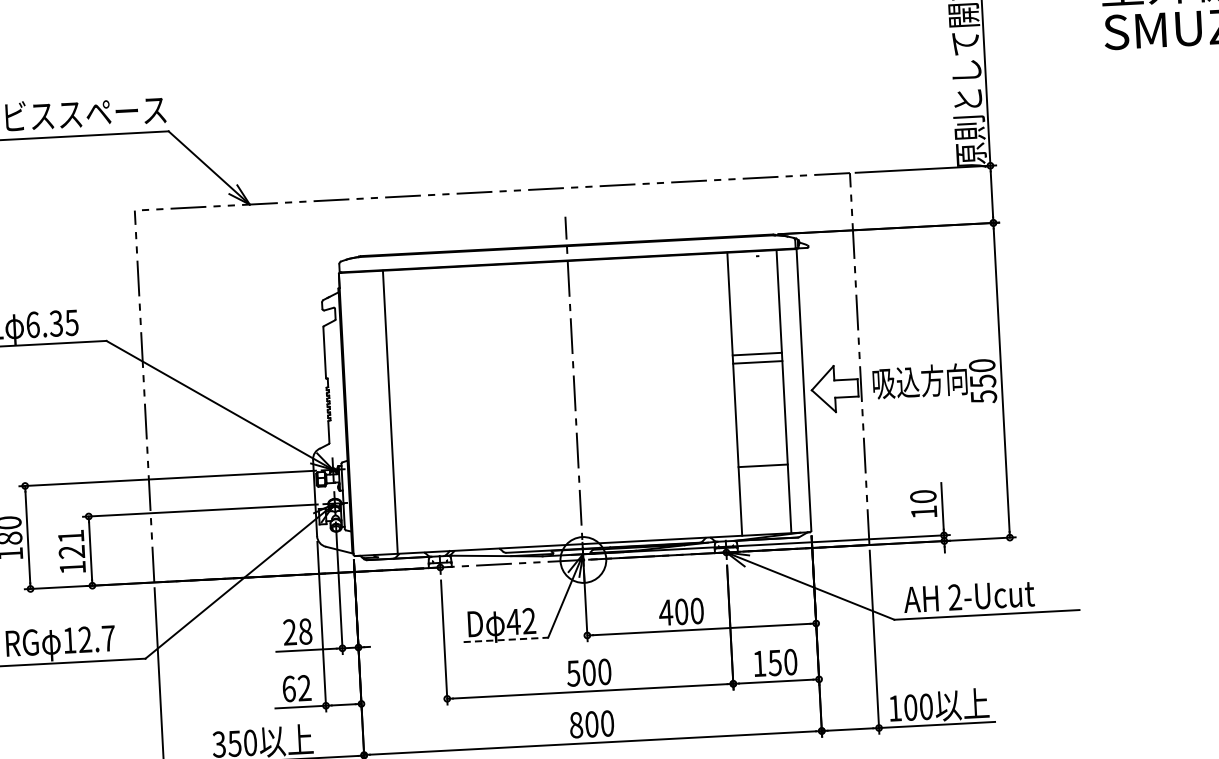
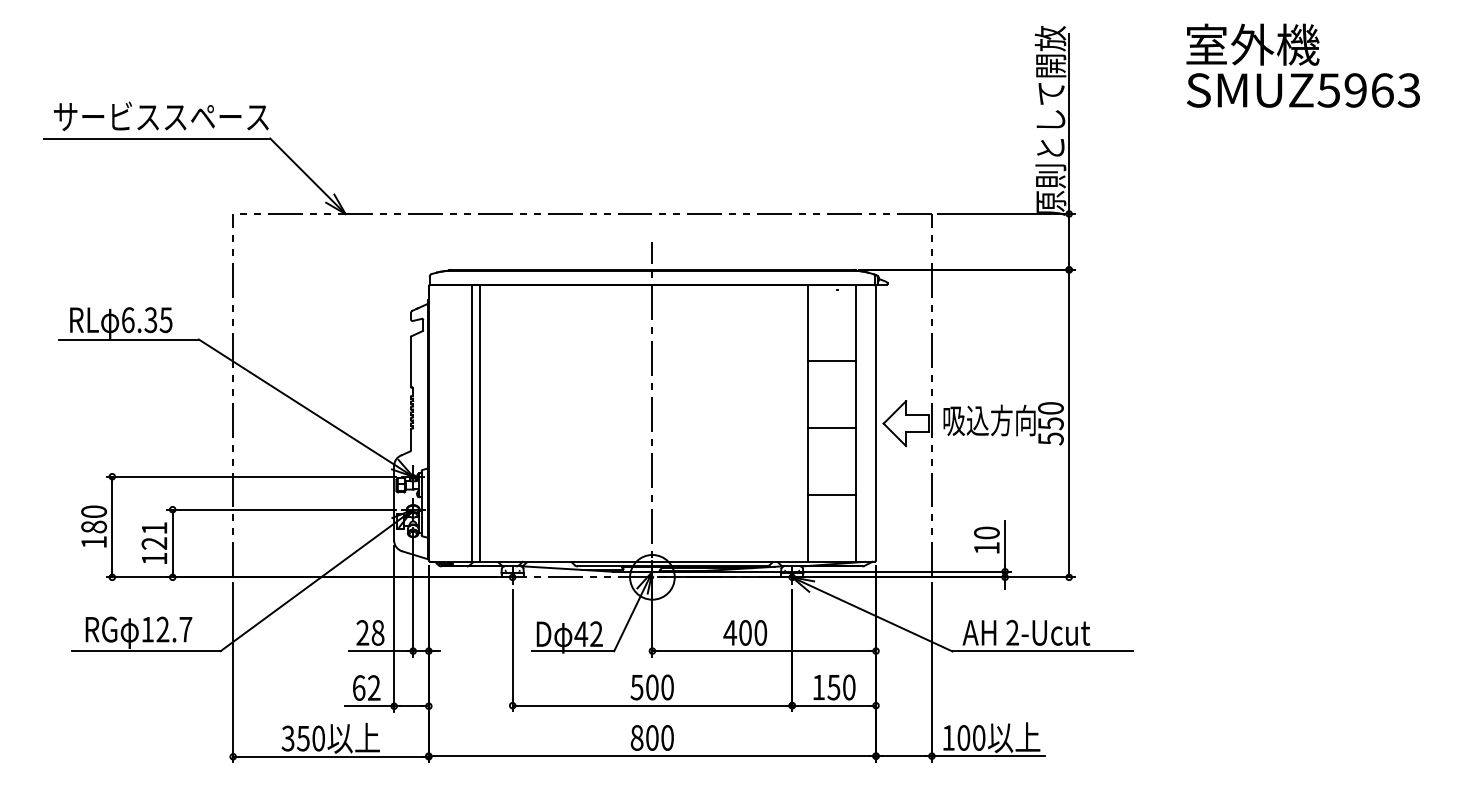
line: (757, 353) -> (832, 360), moved
line: (757, 362) -> (832, 427), moved
line: (399, 411) -> (480, 423), added
line: (506, 640) -> (573, 651), dashed -> solid

